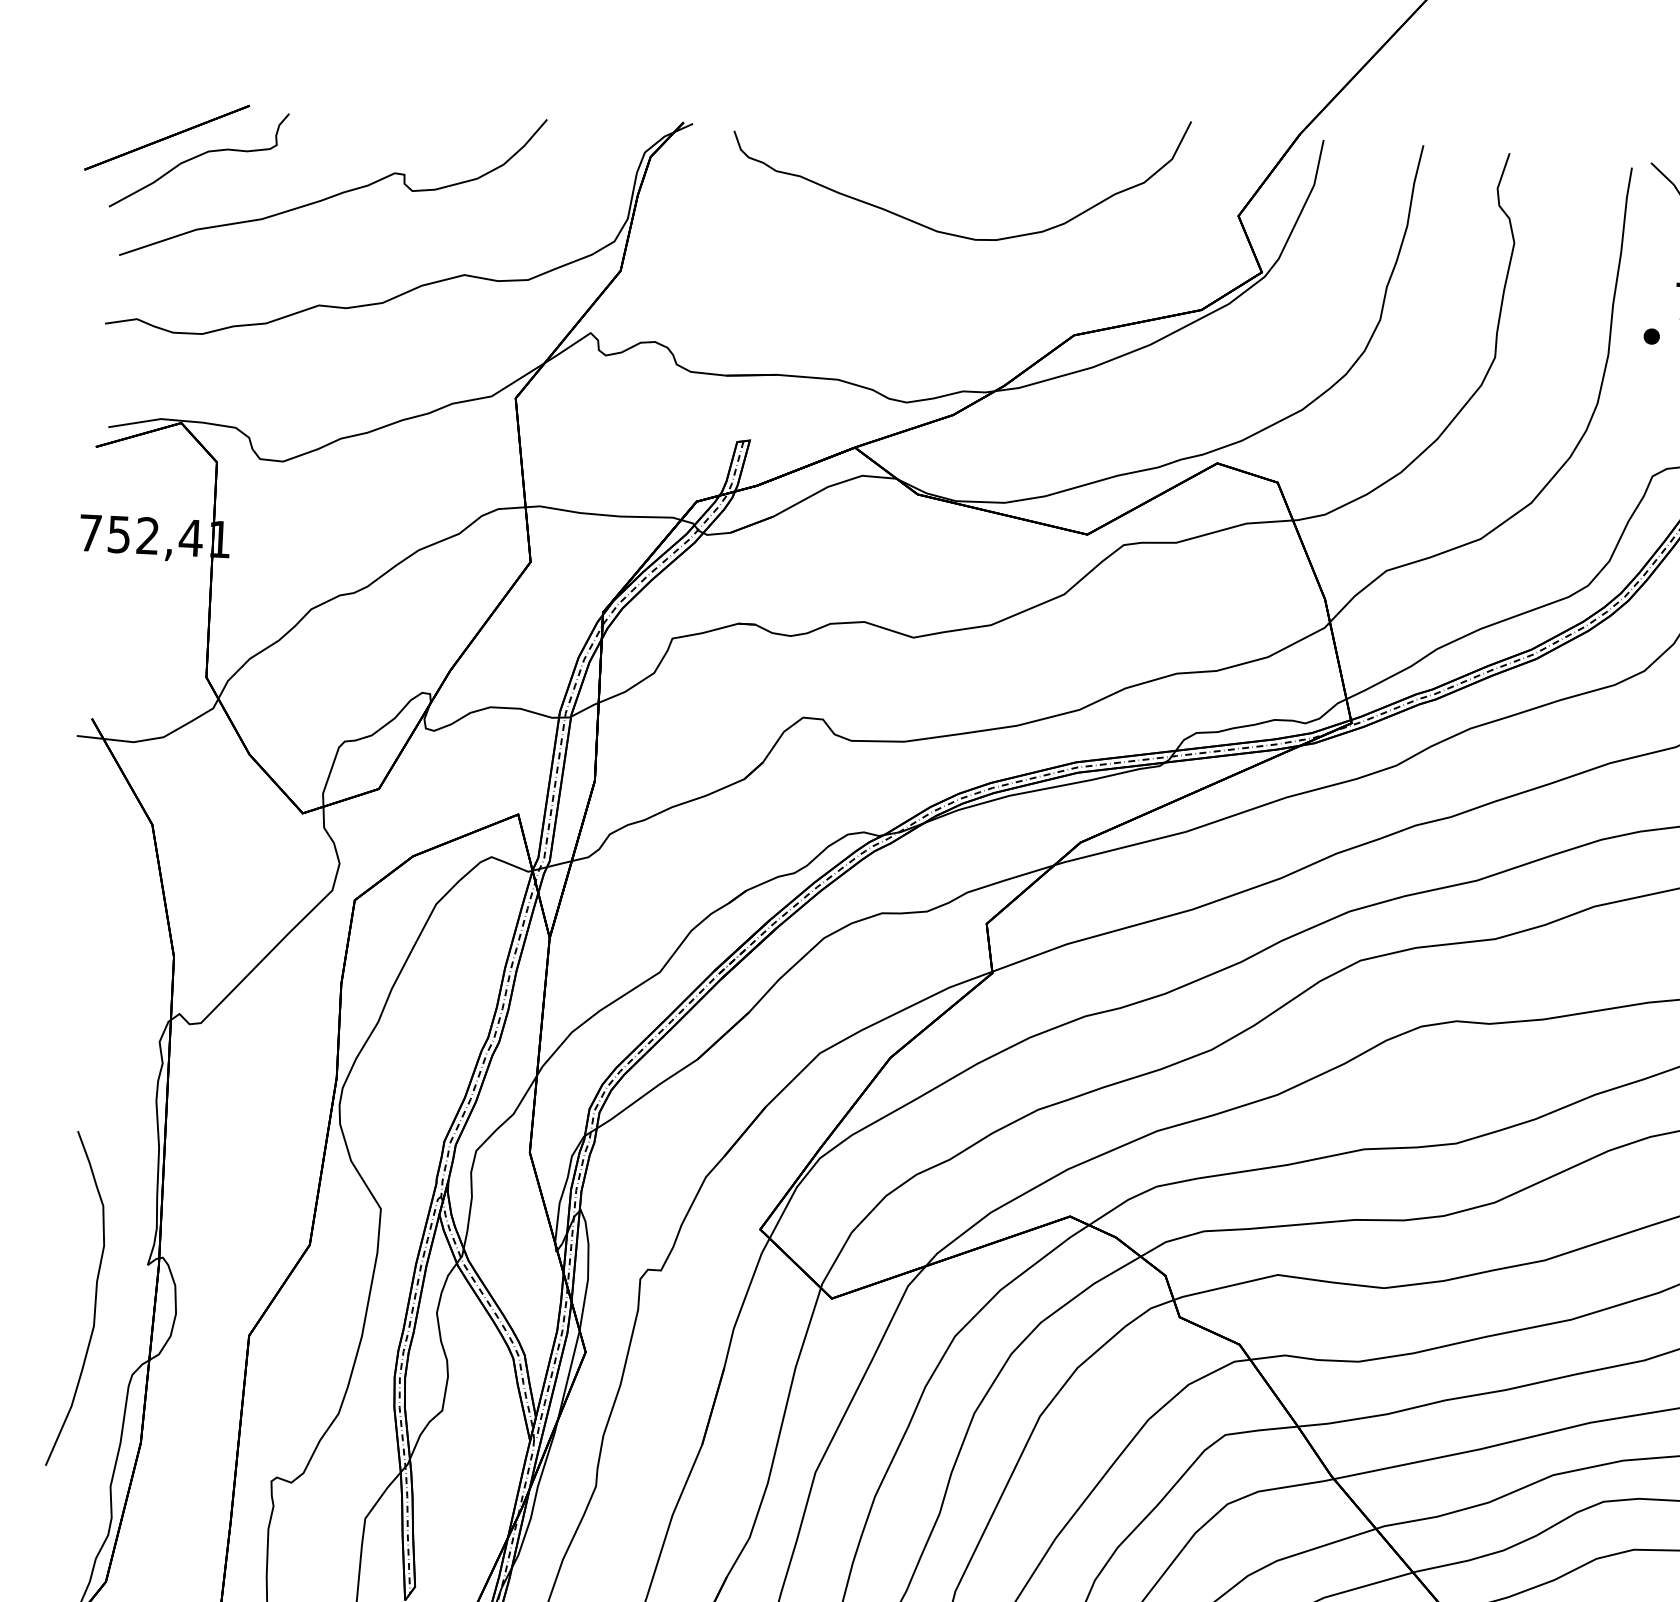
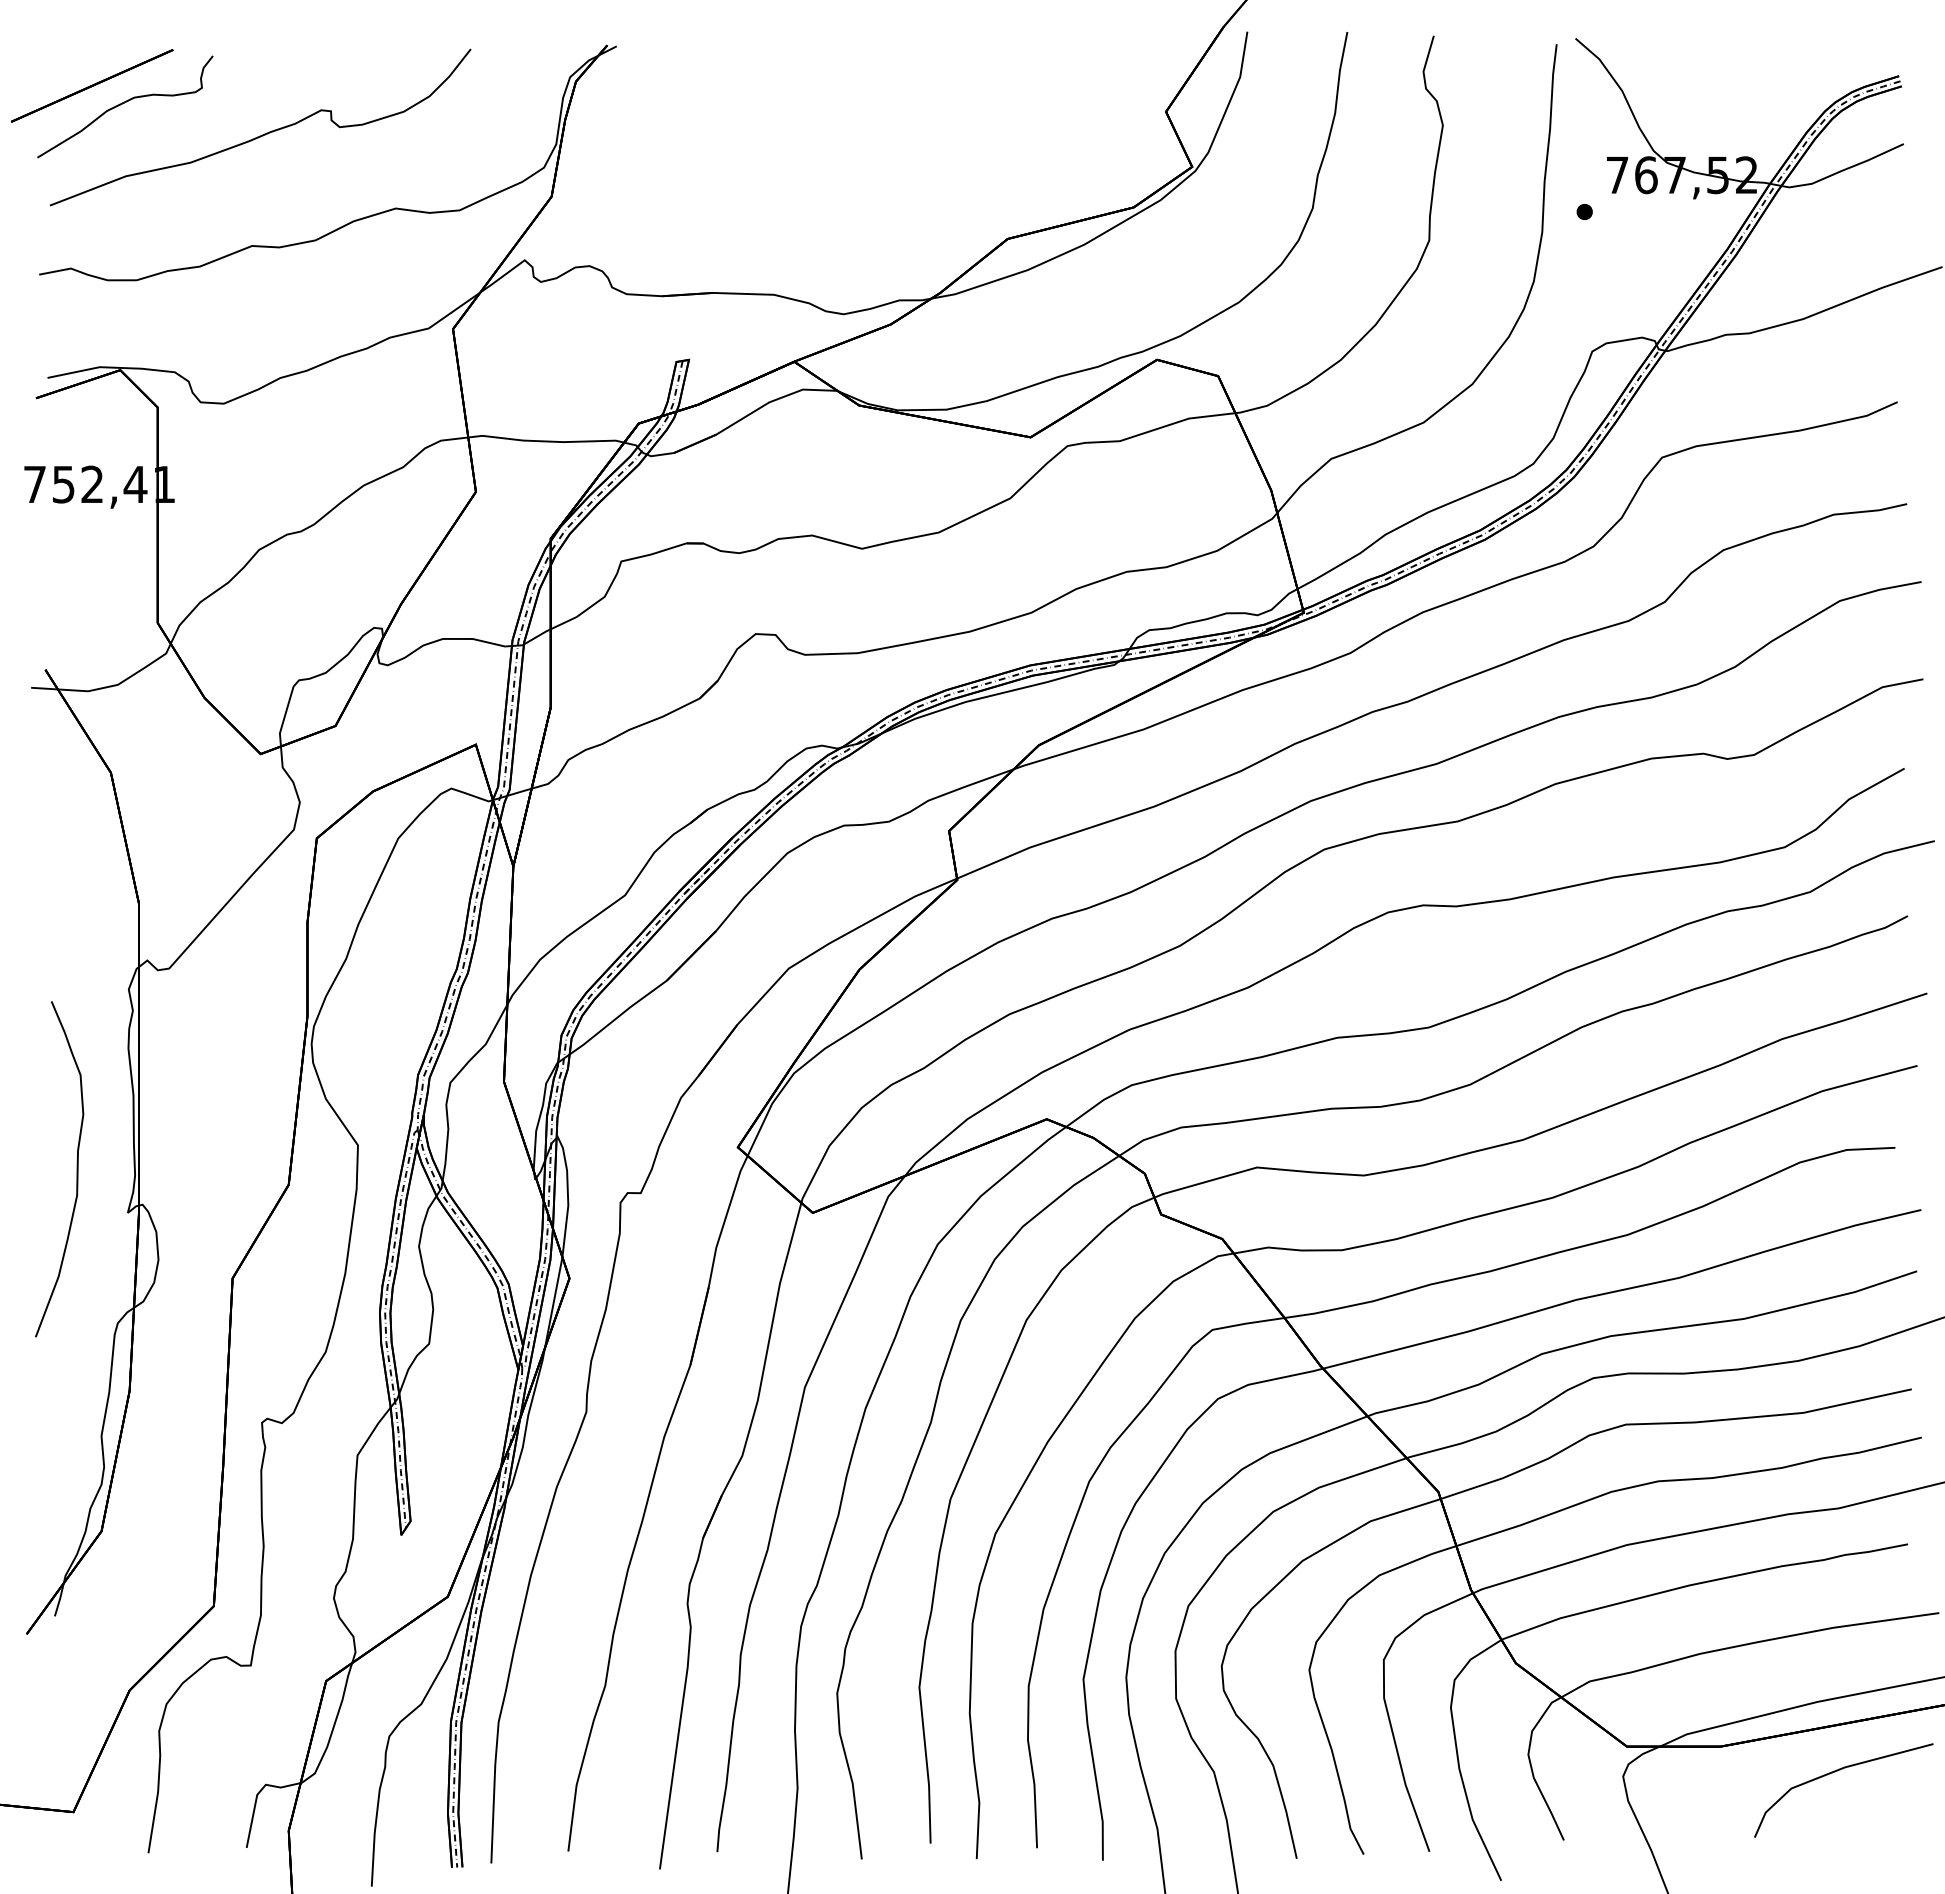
curve: (947, 232) -> (876, 142), removed
curve: (94, 1300) -> (76, 1169), moved

